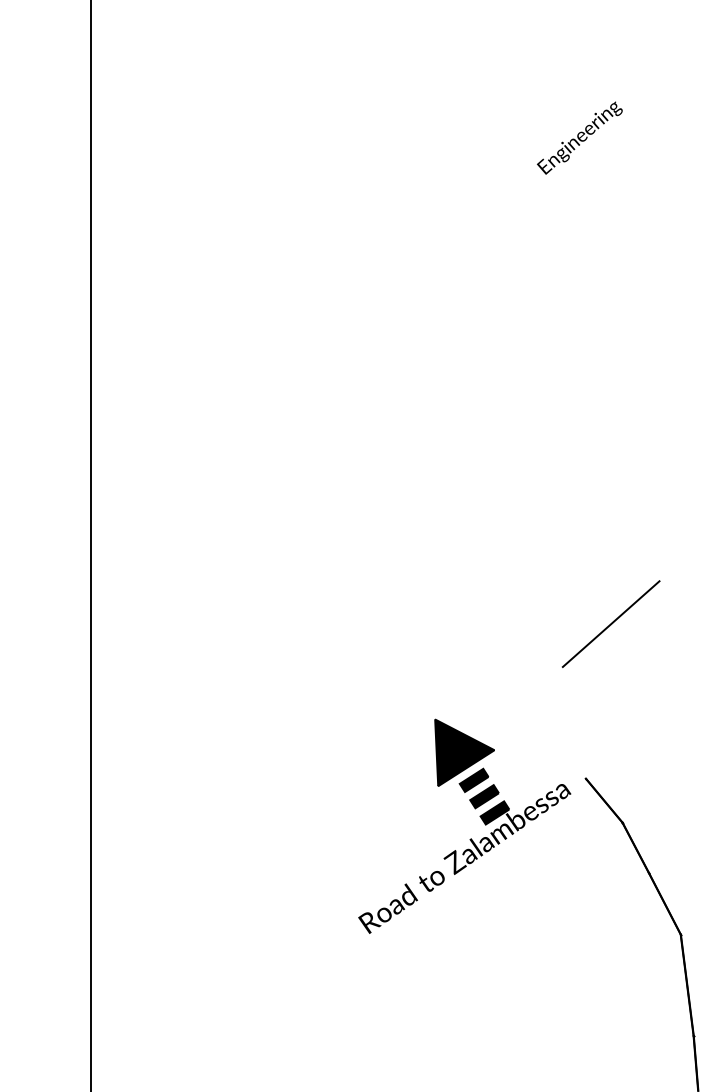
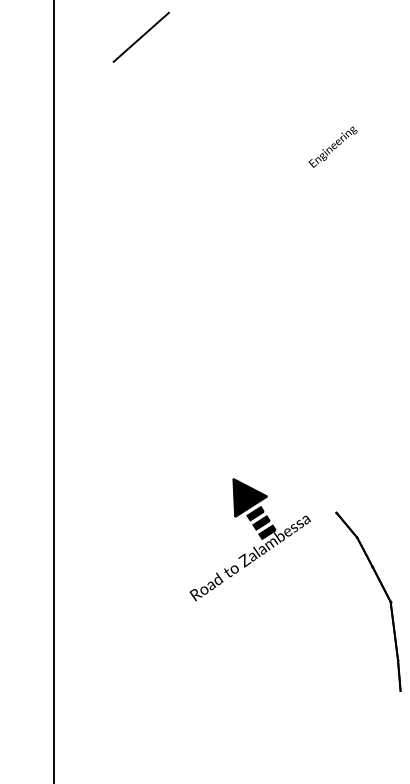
line: (610, 624) -> (350, 424), removed
part: (470, 839) -> (253, 547), moved

